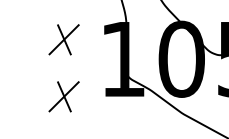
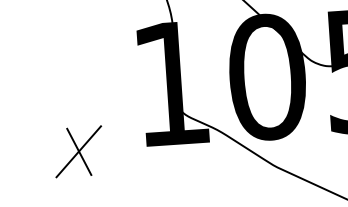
part: (63, 39) -> (71, 57), removed

